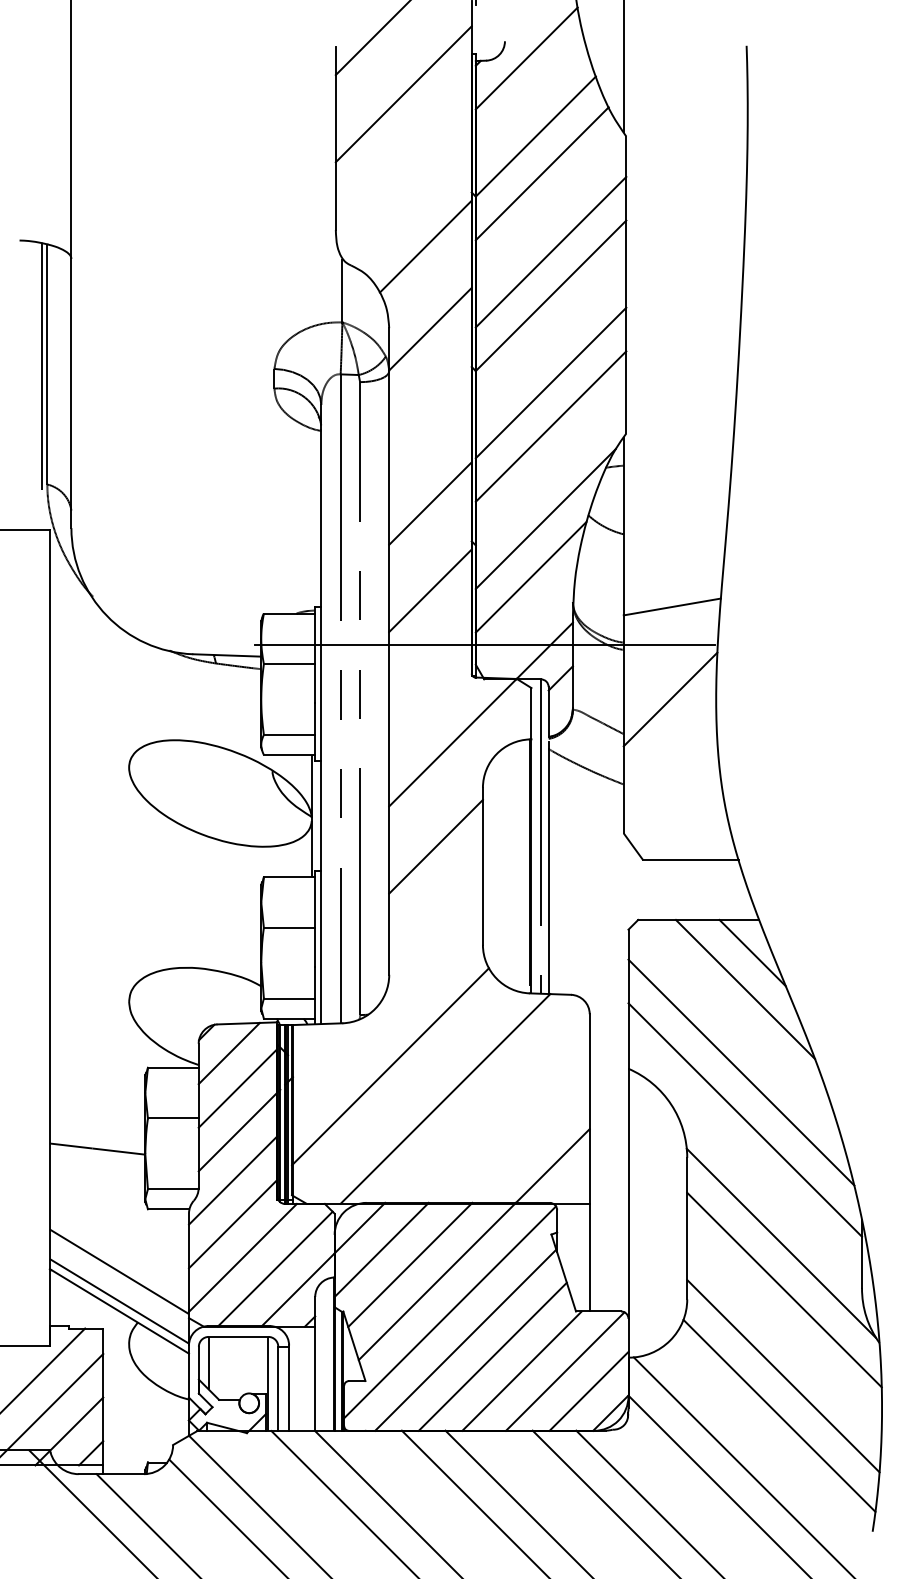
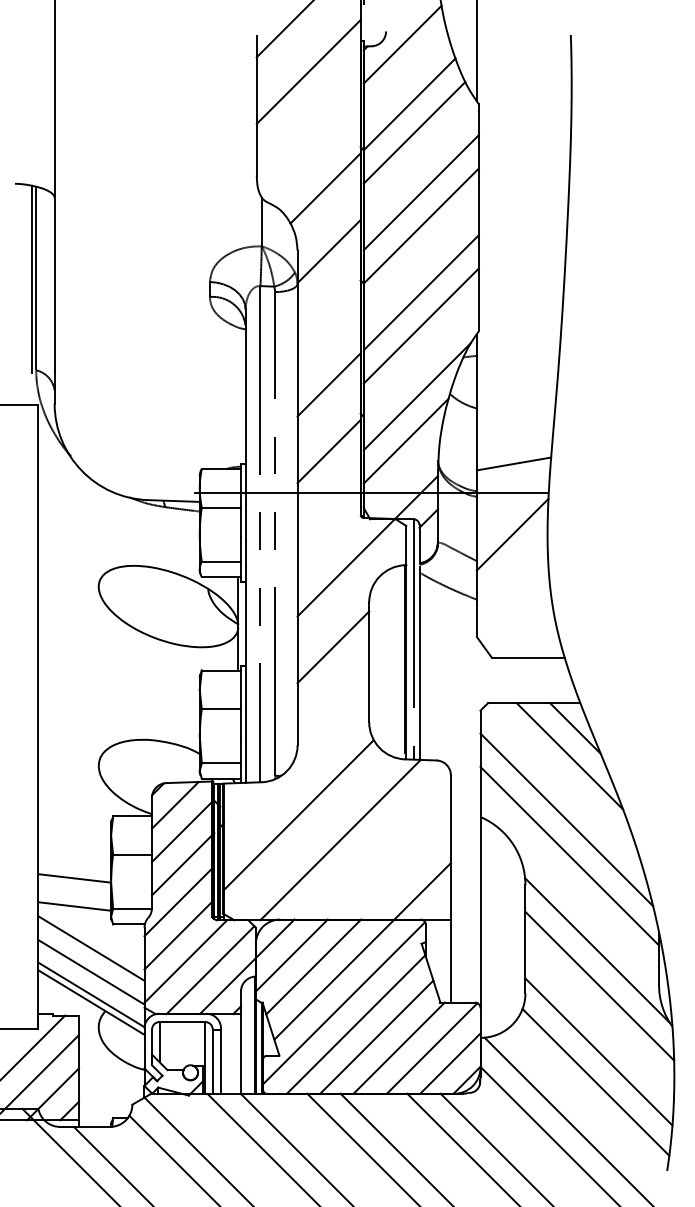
line: (97, 1185) -> (74, 906), added
line: (119, 1240) -> (91, 948), added

